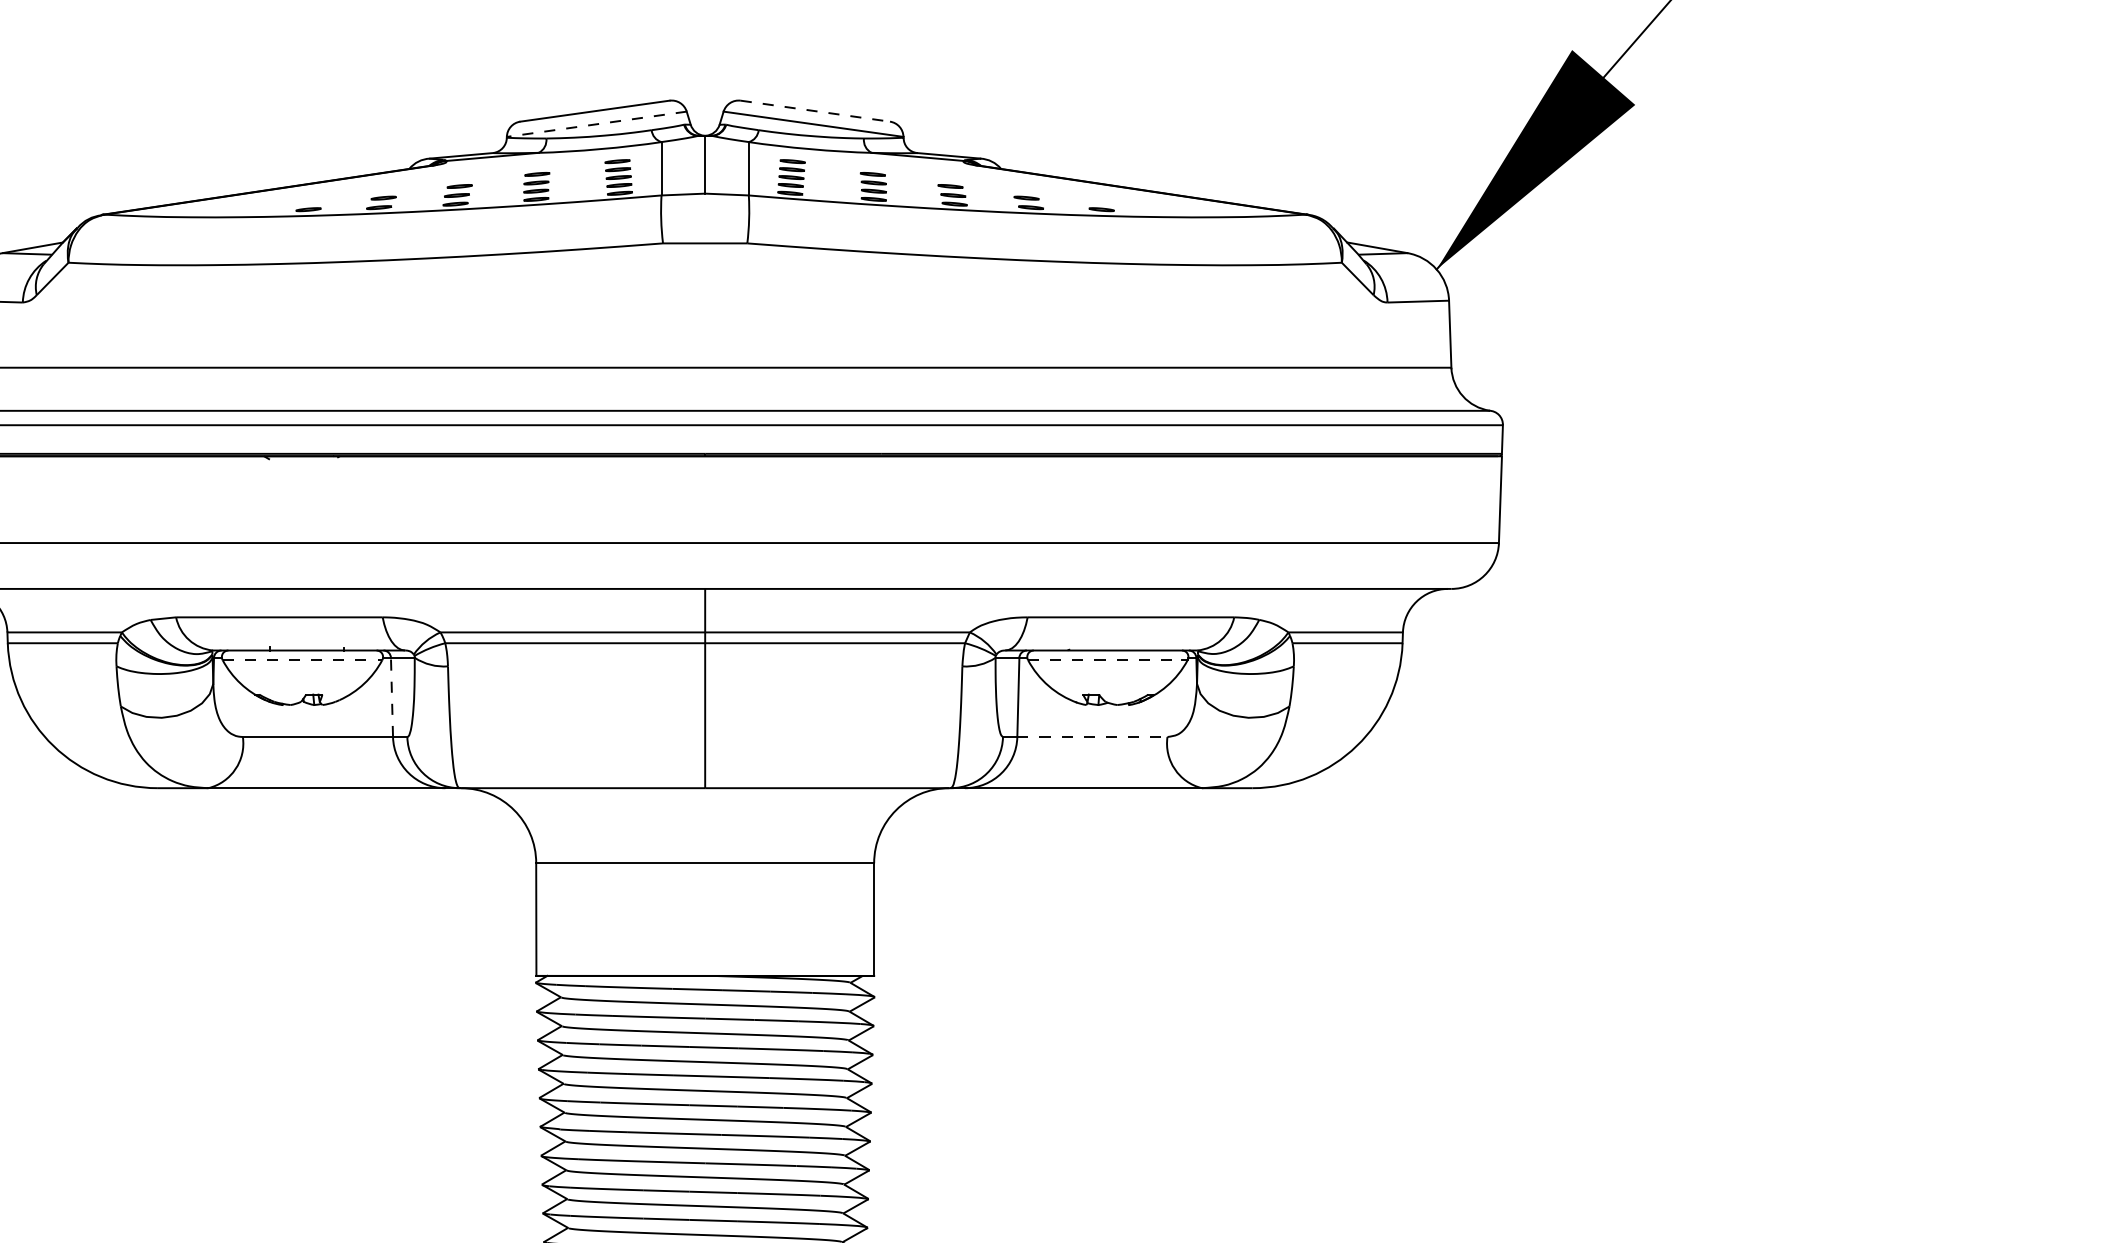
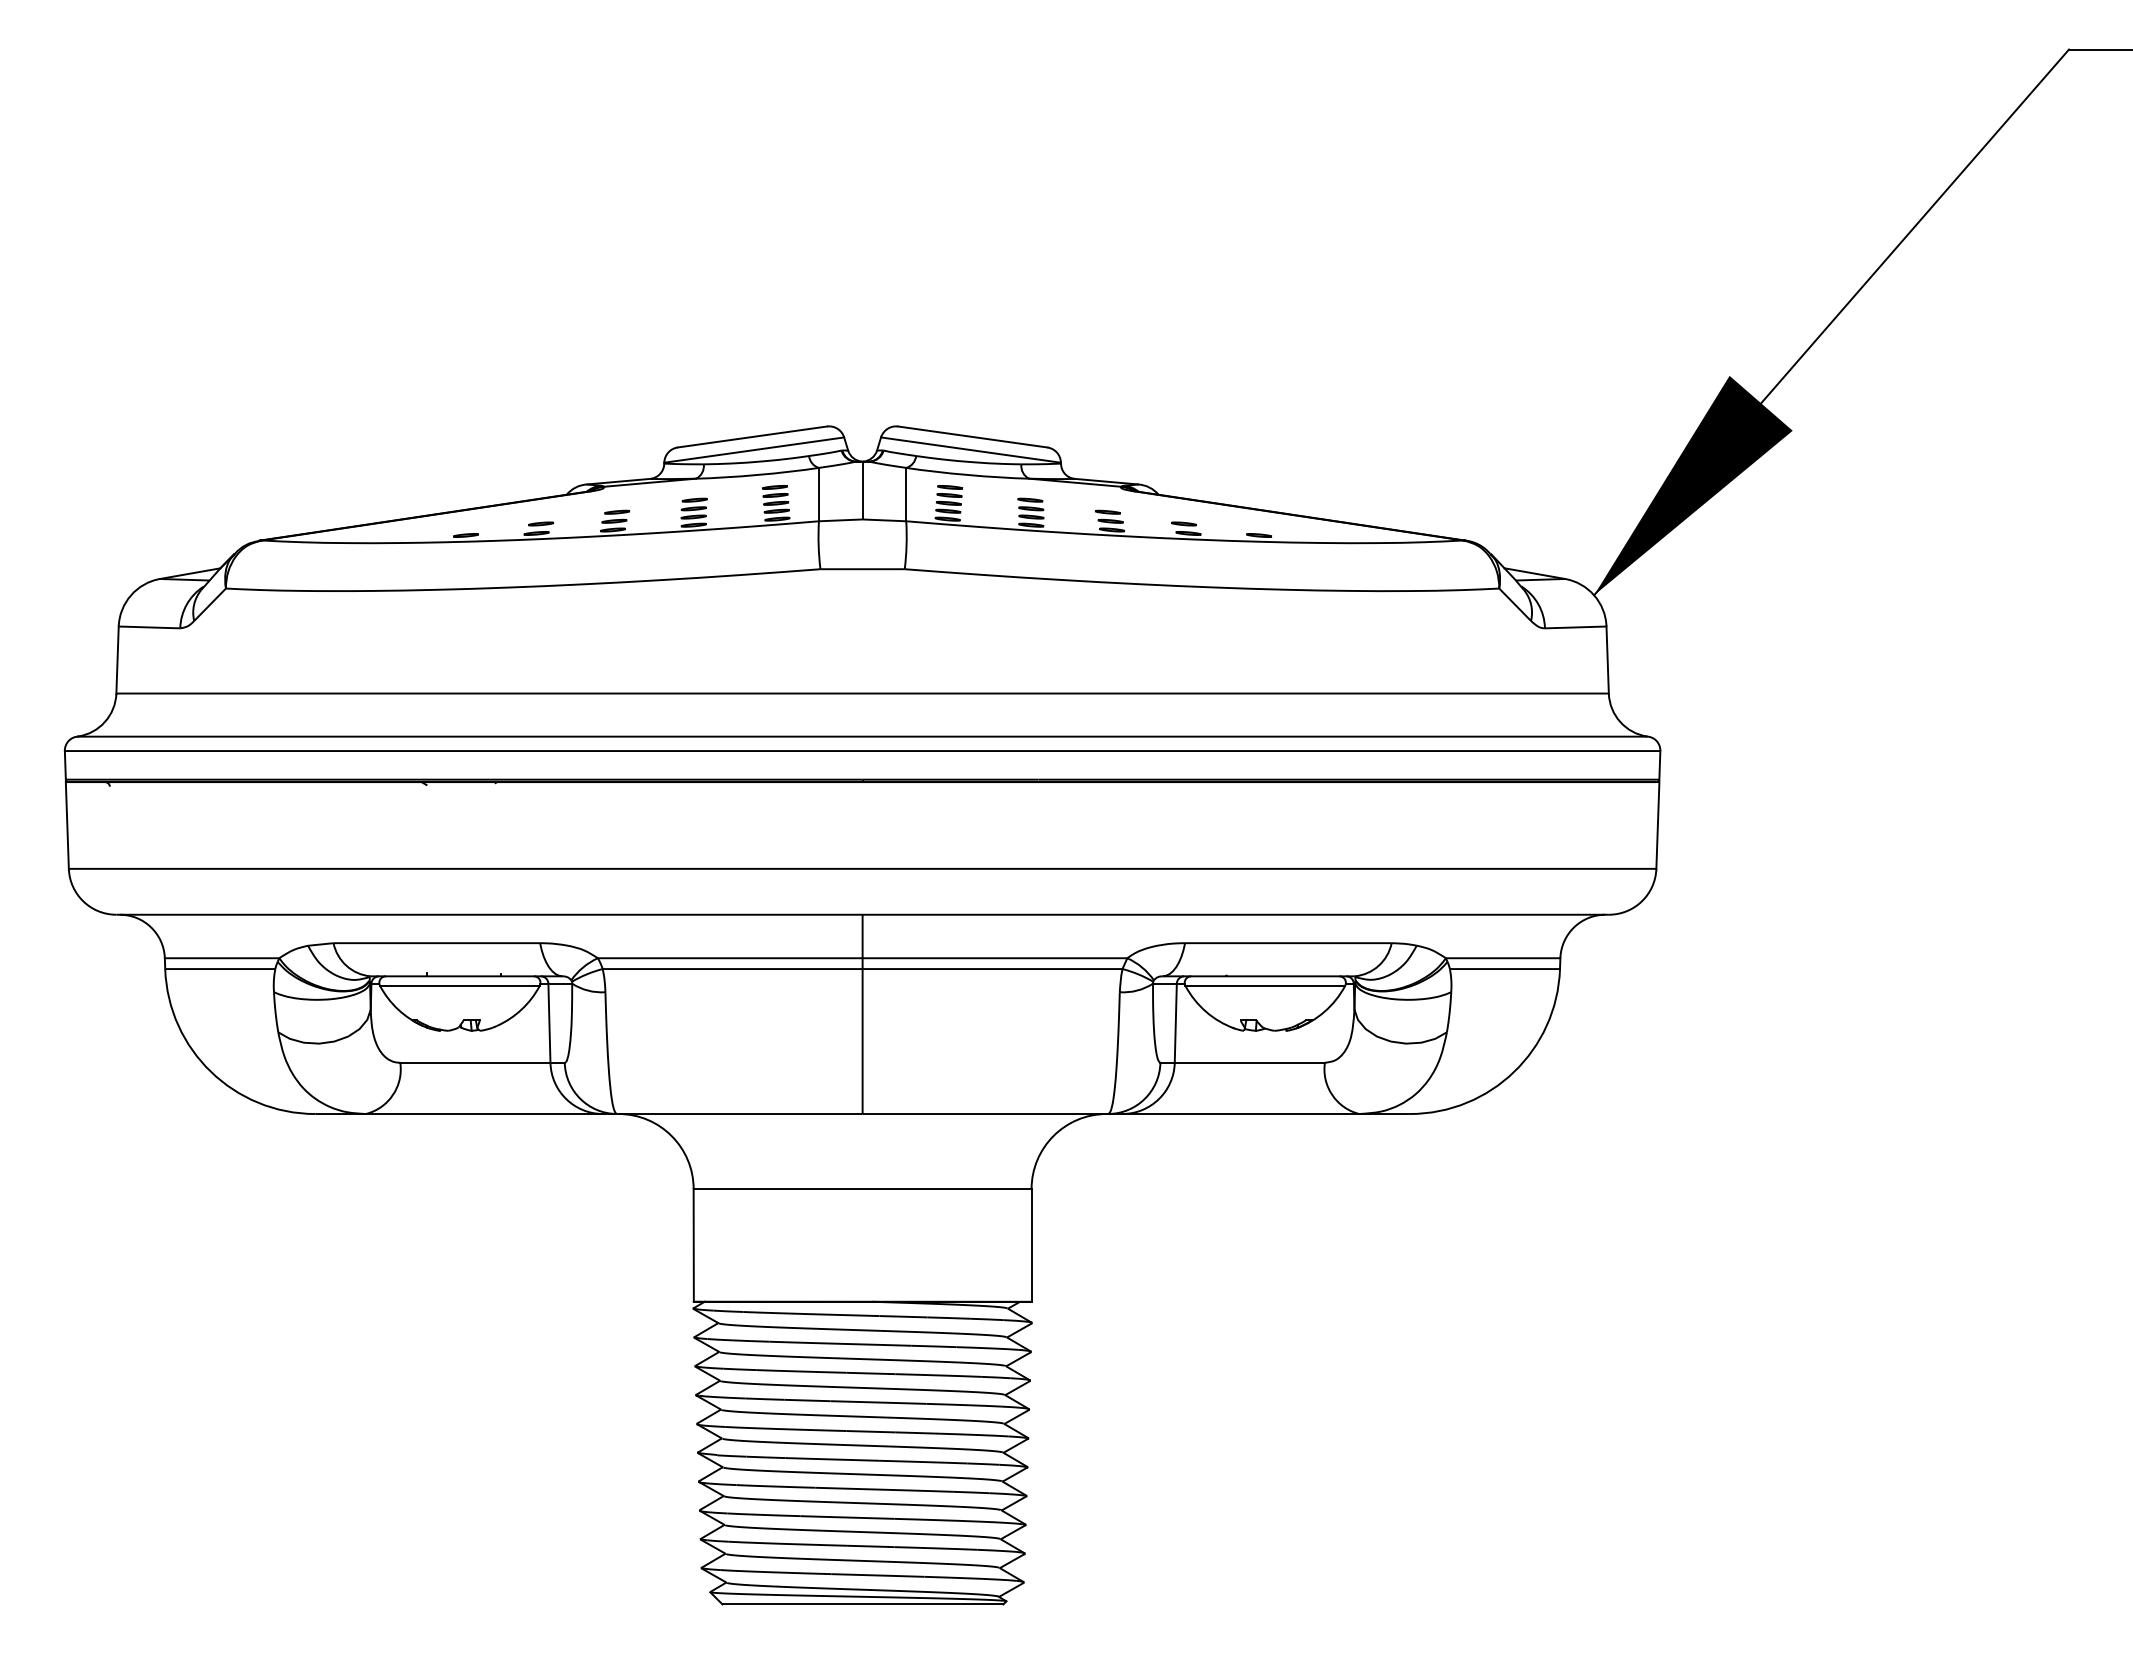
line: (816, 111) -> (973, 437), dashed -> solid
line: (597, 124) -> (754, 450), dashed -> solid
line: (302, 659) -> (459, 985), dashed -> solid
line: (1106, 659) -> (1263, 985), dashed -> solid
line: (392, 697) -> (549, 1023), dashed -> solid
line: (1093, 736) -> (1250, 1062), dashed -> solid

